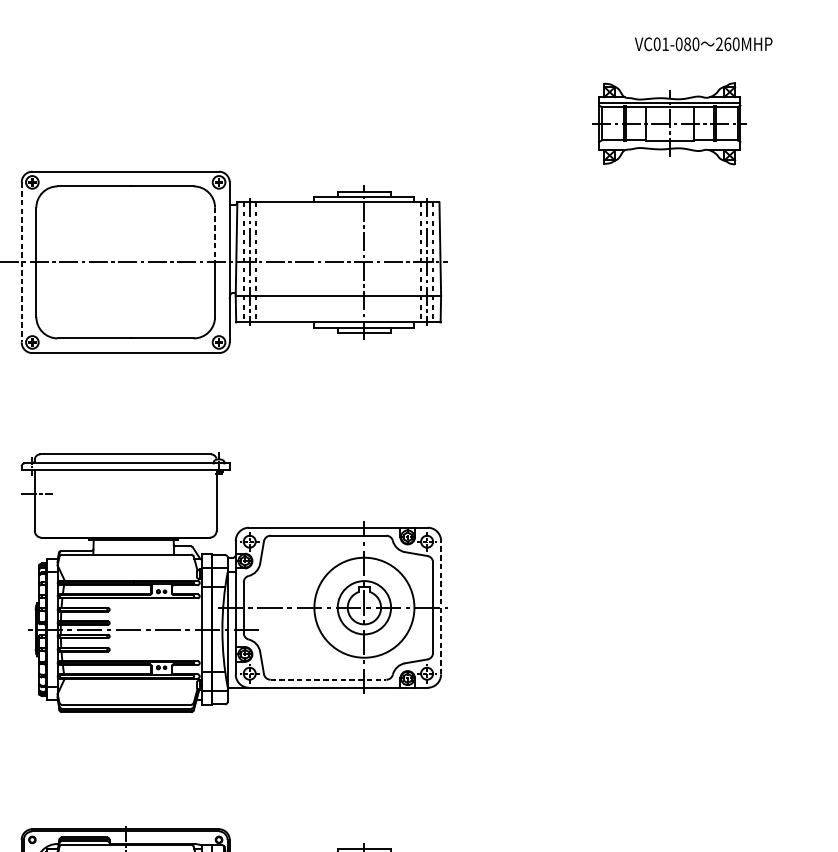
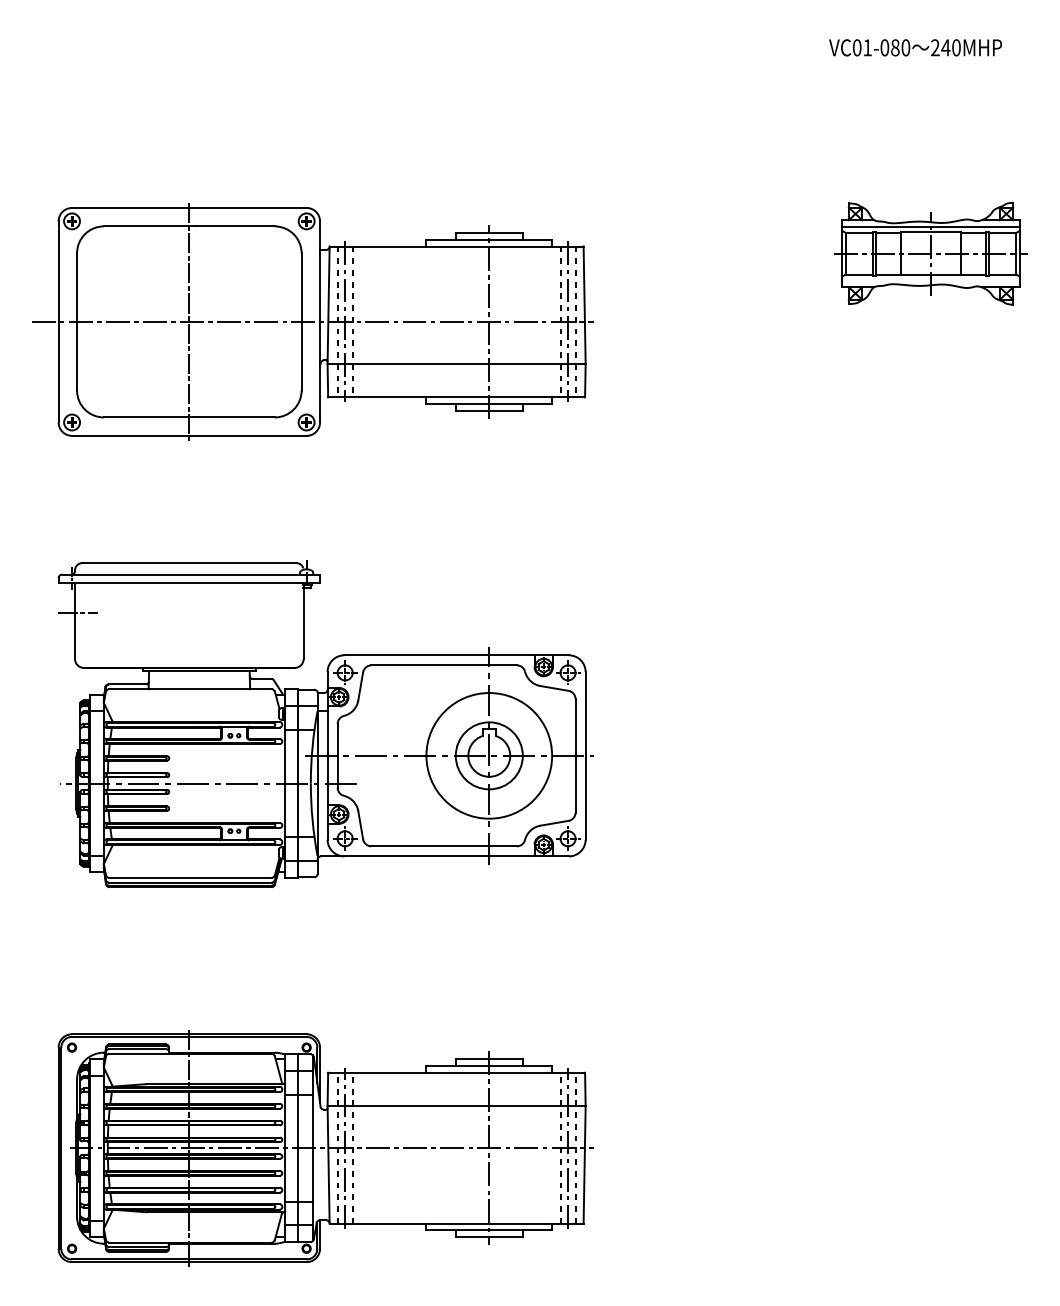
text: (727, 44) -> (945, 47), 260MHP -> 240MHP
part: (669, 123) -> (930, 253), moved
line: (214, 235) -> (301, 288), dashed -> solid
line: (21, 262) -> (58, 321), dashed -> solid
line: (125, 262) -> (189, 321), added
line: (440, 607) -> (585, 755), dashed -> solid
line: (328, 679) -> (444, 846), dashed -> solid

